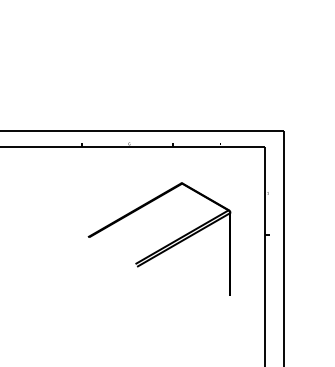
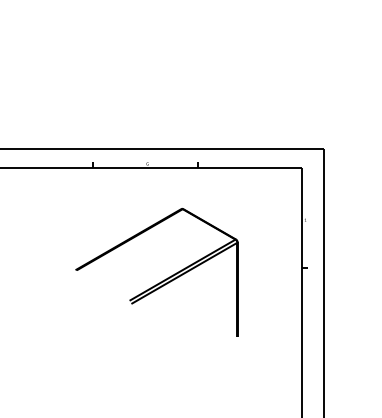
part: (162, 247) -> (160, 281), moved

